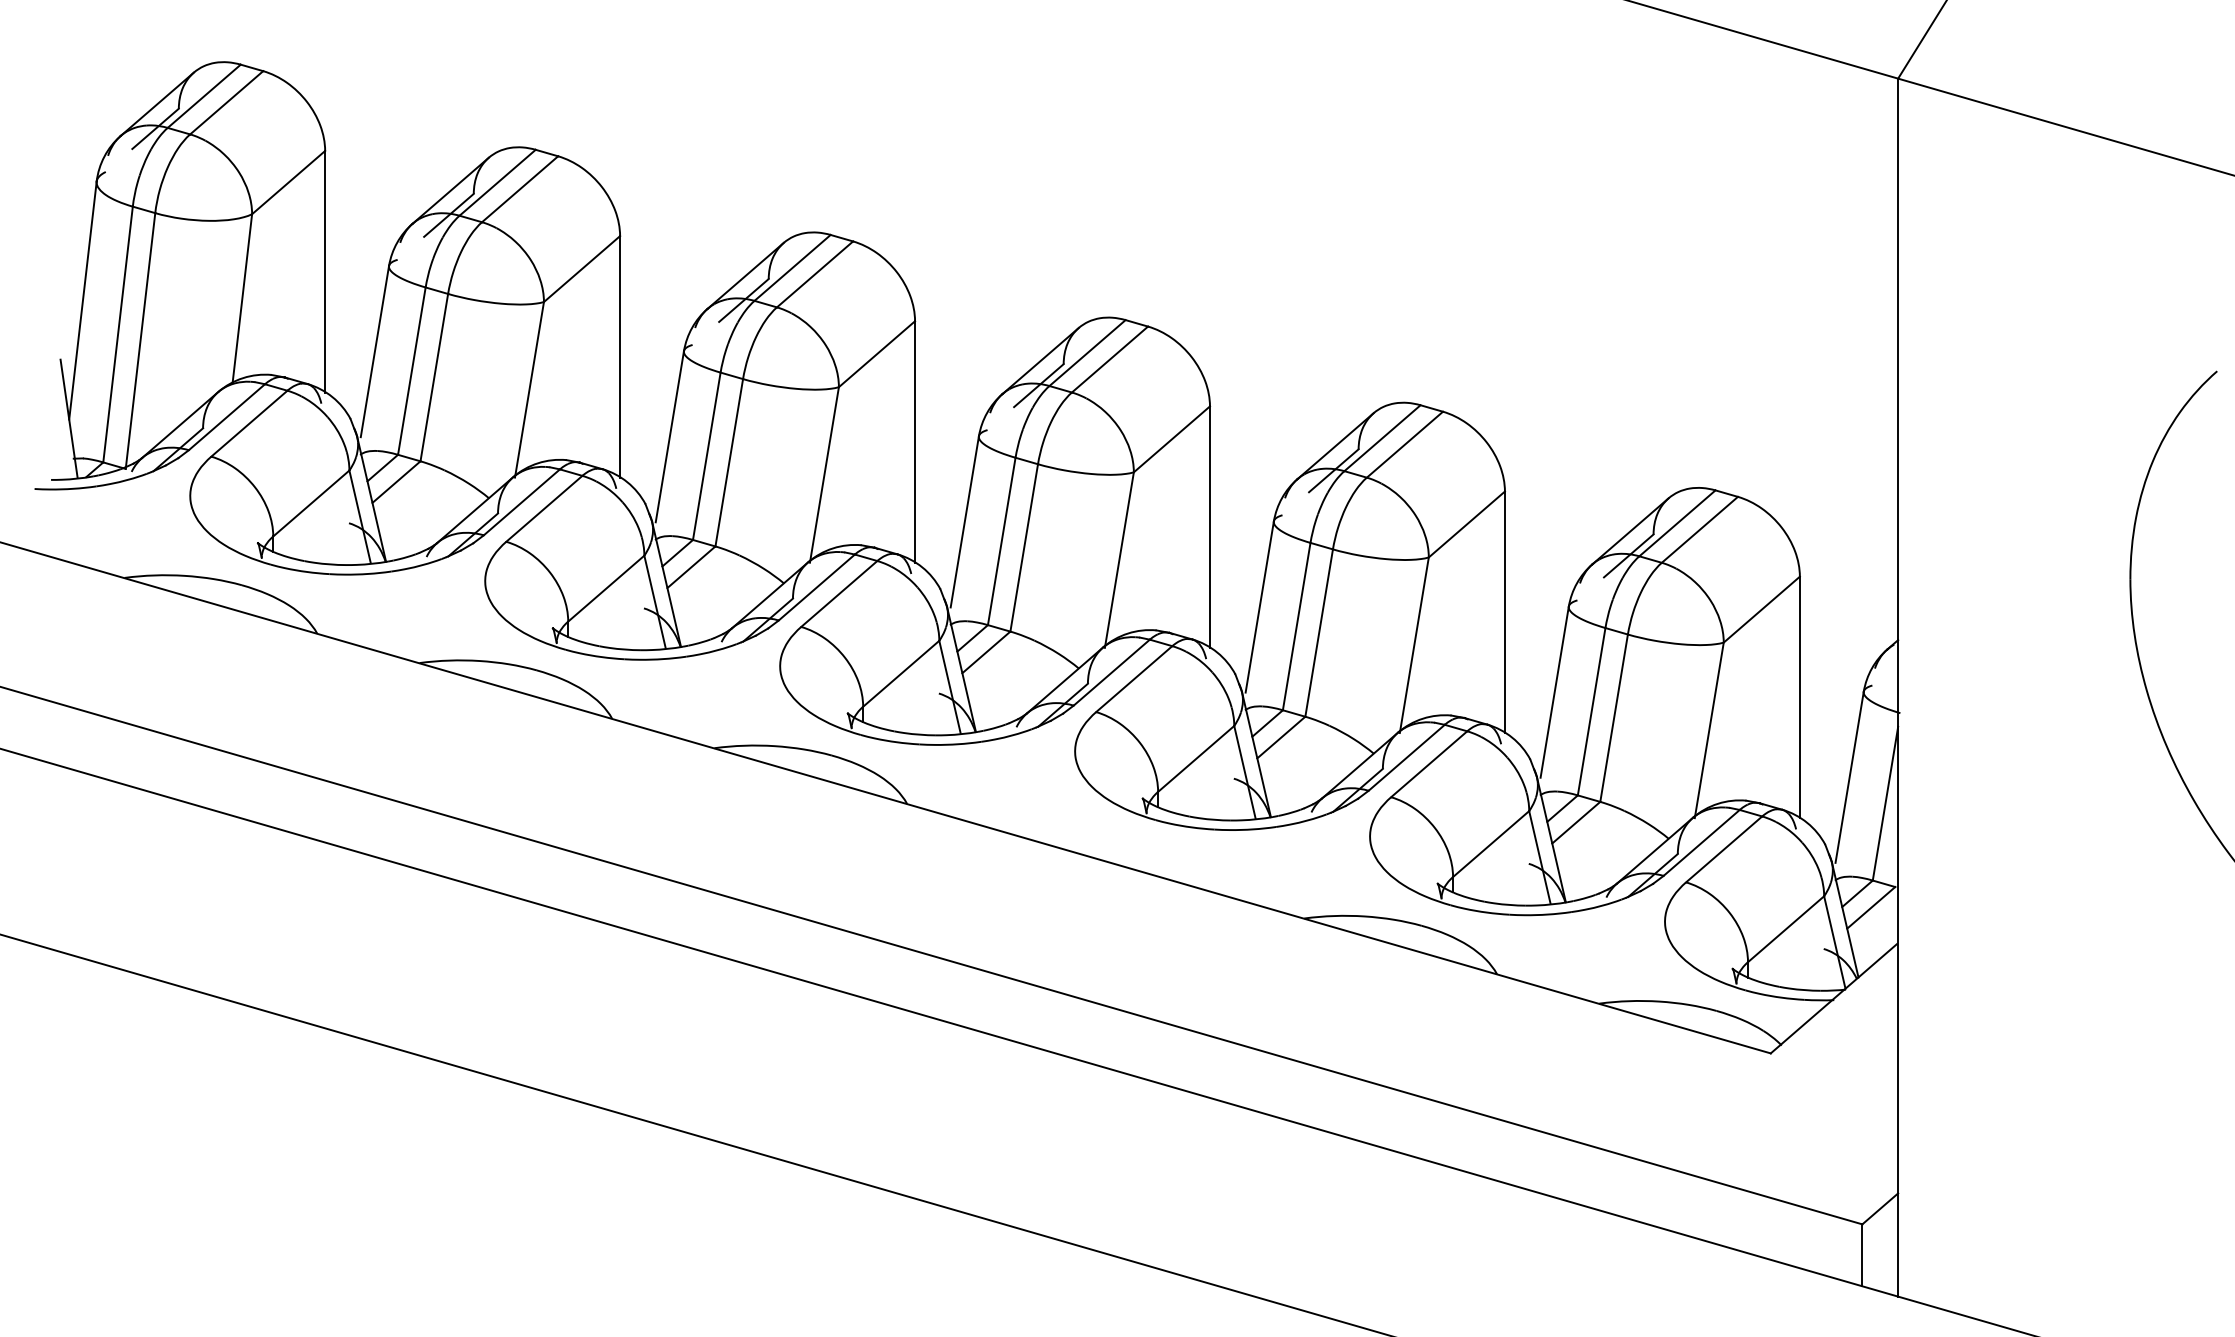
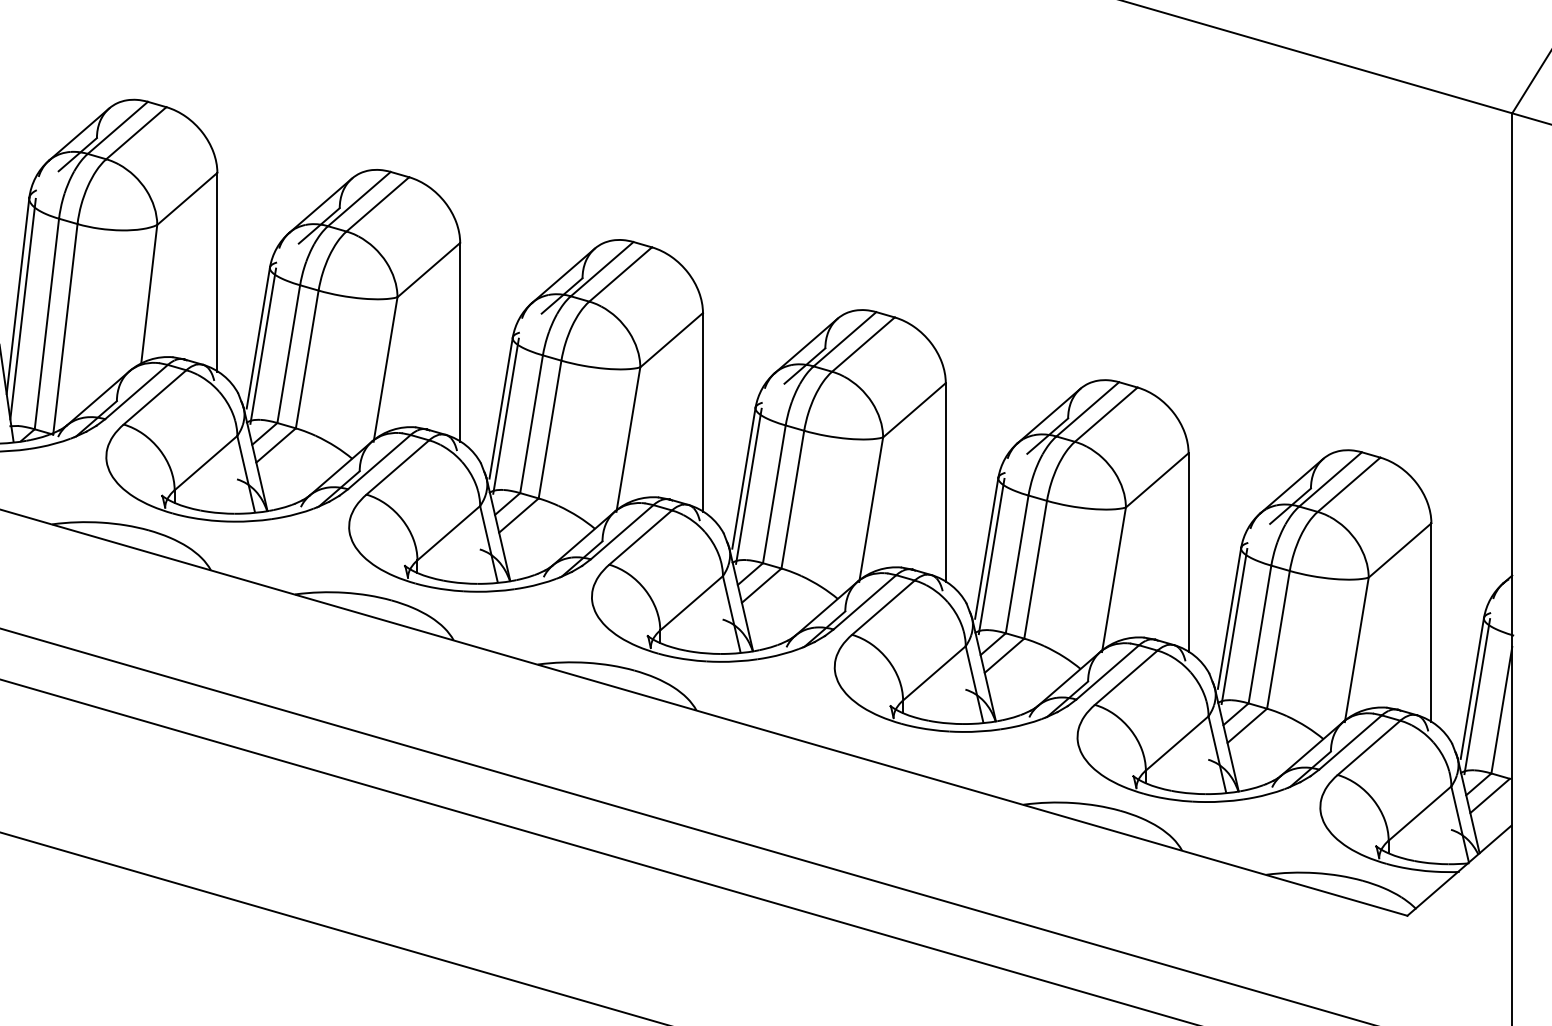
line: (88, 316) -> (22, 309), added
line: (380, 361) -> (262, 346), added
line: (675, 446) -> (505, 416), added
line: (970, 531) -> (748, 486), added
line: (1265, 616) -> (991, 556), added
line: (1560, 701) -> (1234, 626), added
line: (1855, 786) -> (1477, 696), added

